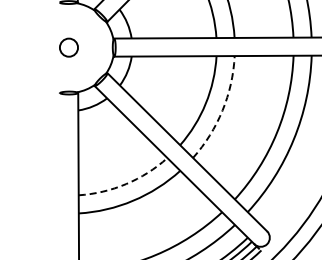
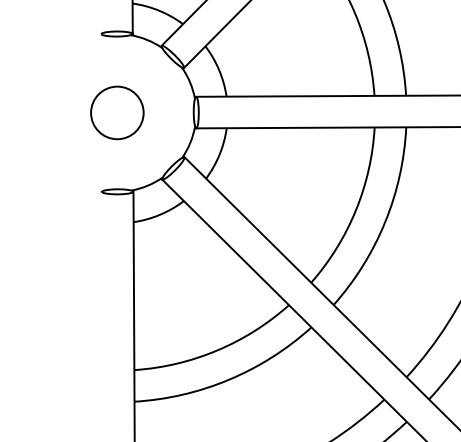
circle: (68, 47) -> (116, 112), size x1.67
arc: (222, 110) -> (385, 222), dashed -> solid
arc: (126, 184) -> (217, 351), dashed -> solid

